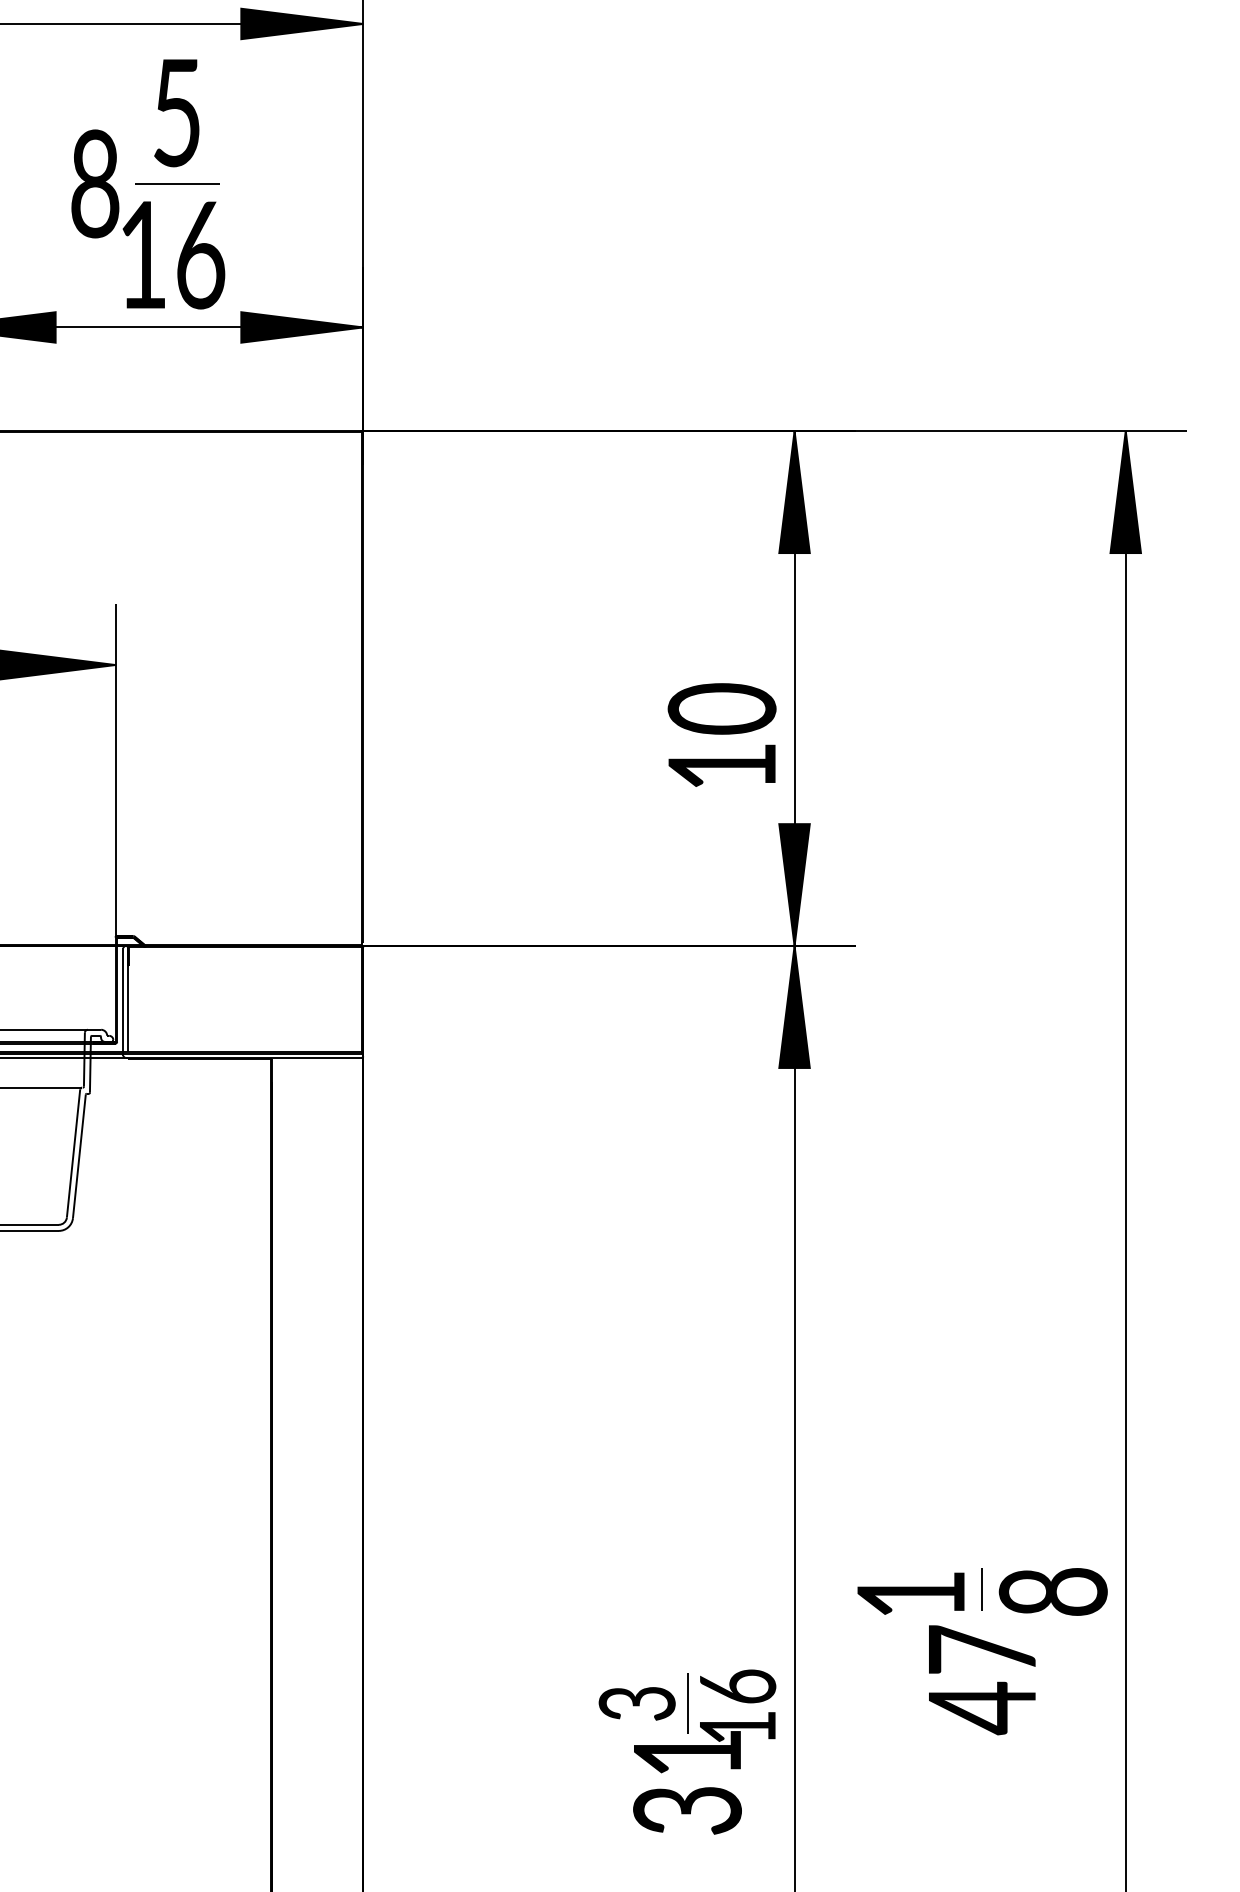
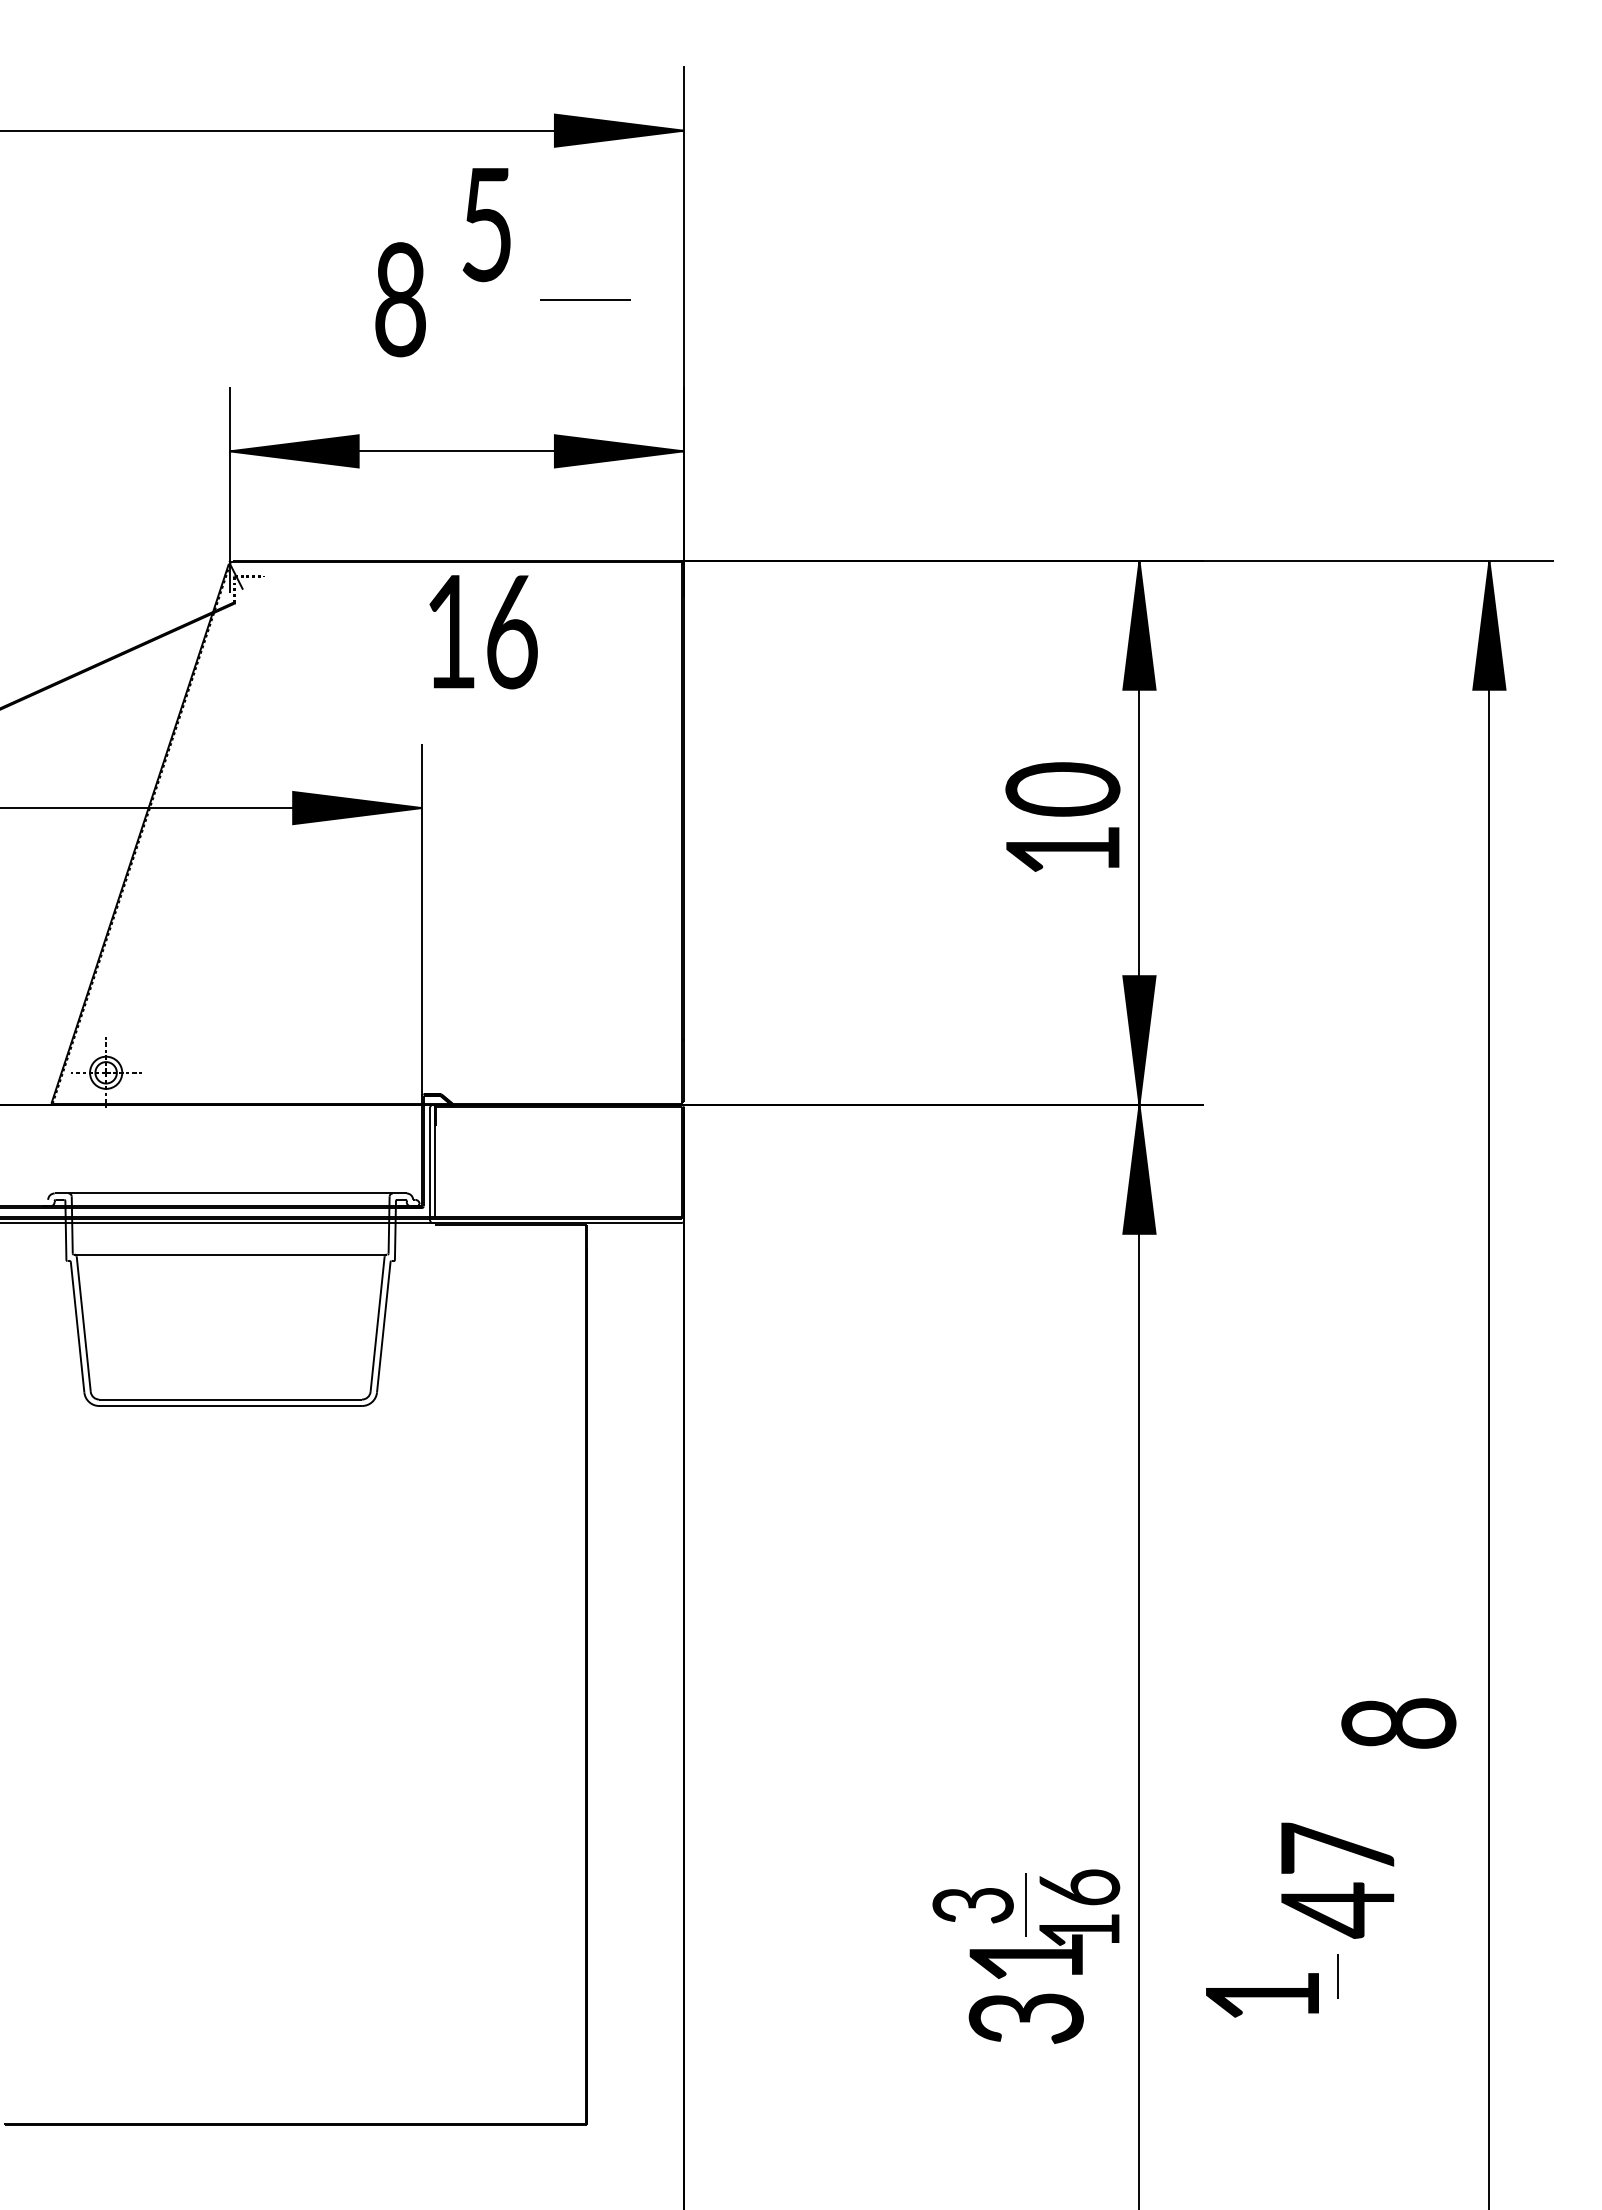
line: (177, 183) -> (585, 299), moved
text: (173, 255) -> (483, 632), moved
text: (721, 734) -> (1062, 816), moved
line: (981, 1589) -> (1337, 1976), moved
text: (1052, 1591) -> (1398, 1723), moved
text: (911, 1593) -> (1262, 1995), moved

